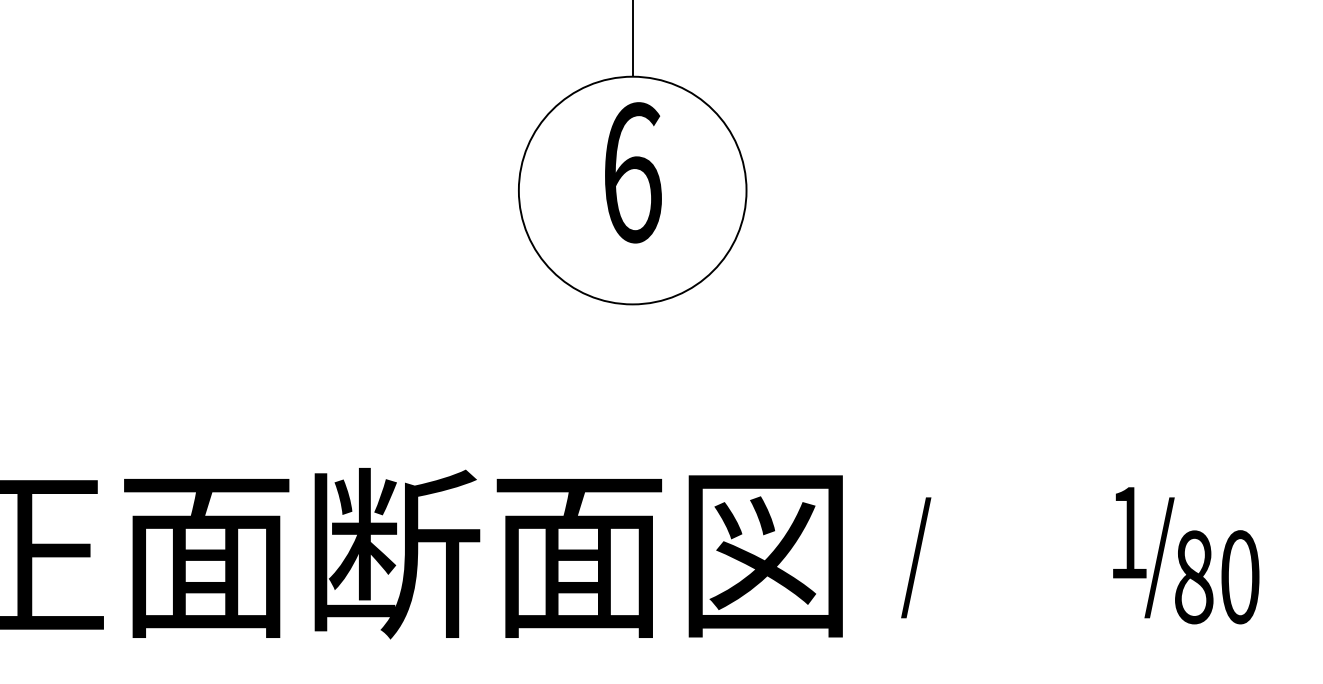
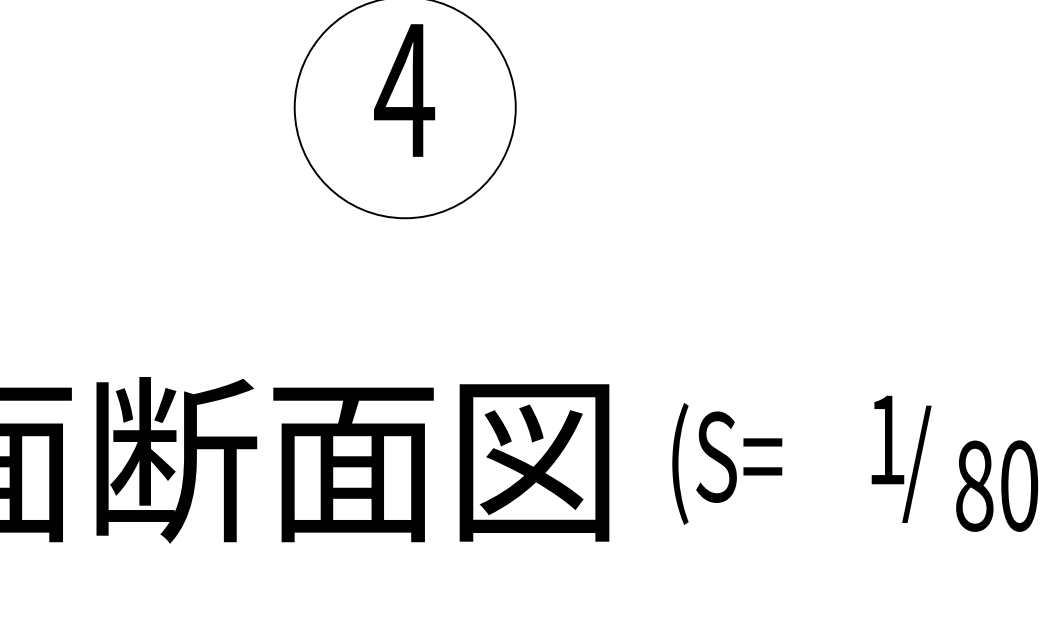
text: (631, 172) -> (404, 90), 6 -> 4
text: (960, 557) -> (723, 464), / -> (S=
text: (1217, 577) -> (997, 486), moved

